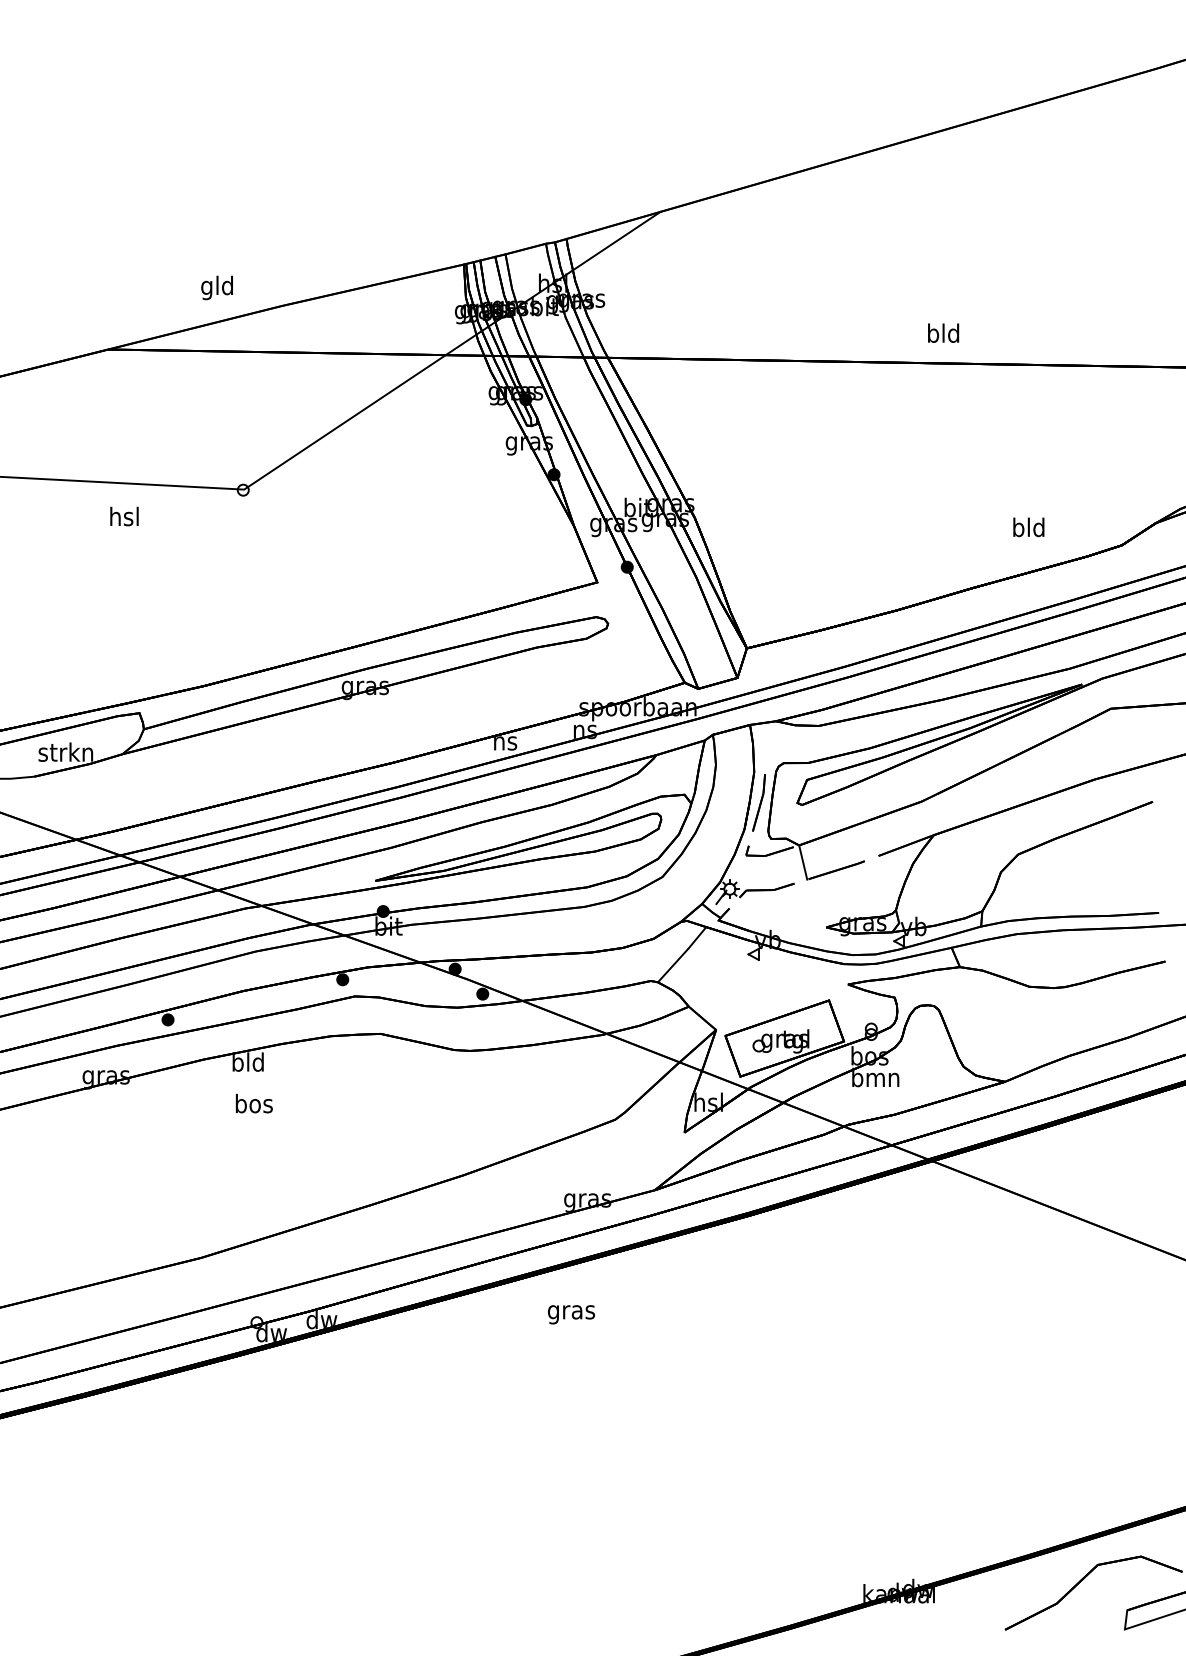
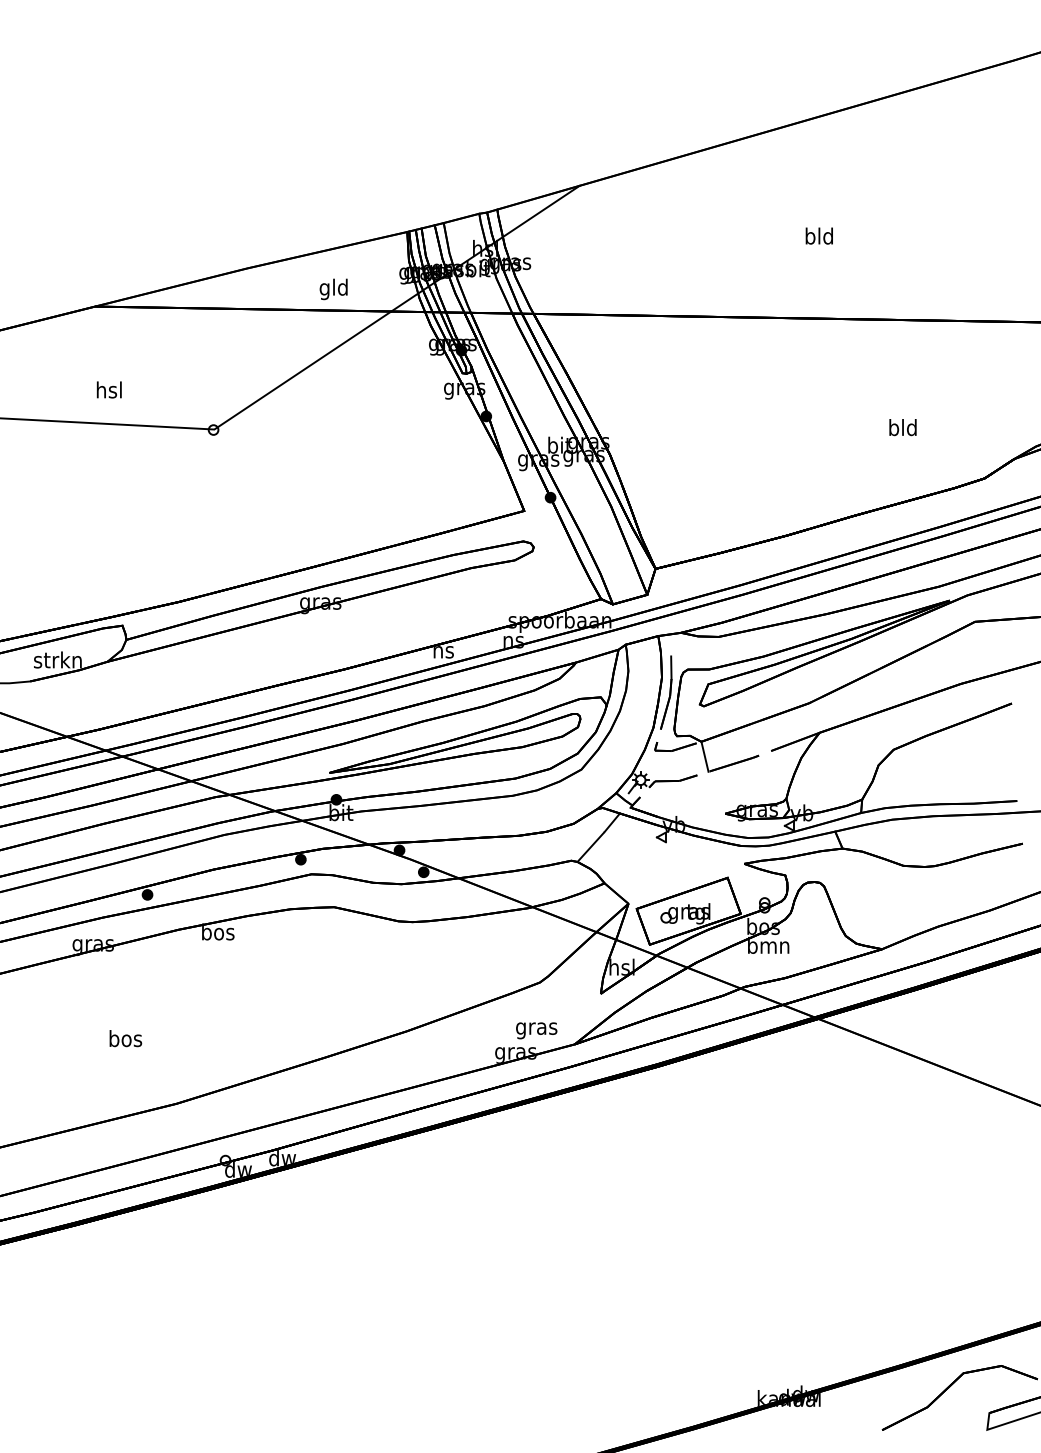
text: (216, 287) -> (333, 289), moved
text: (943, 332) -> (819, 235), moved
text: (124, 516) -> (109, 389), moved
text: (1028, 527) -> (902, 427), moved
line: (764, 761) -> (671, 668), added
text: (248, 1061) -> (218, 931), bld -> bos
text: (253, 1103) -> (125, 1038), moved
text: (571, 1314) -> (536, 1030), moved

